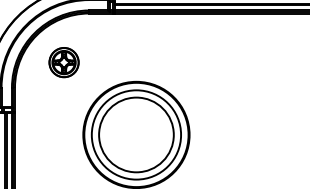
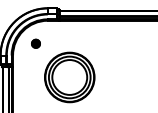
part: (63, 62) -> (35, 43), size x0.6

